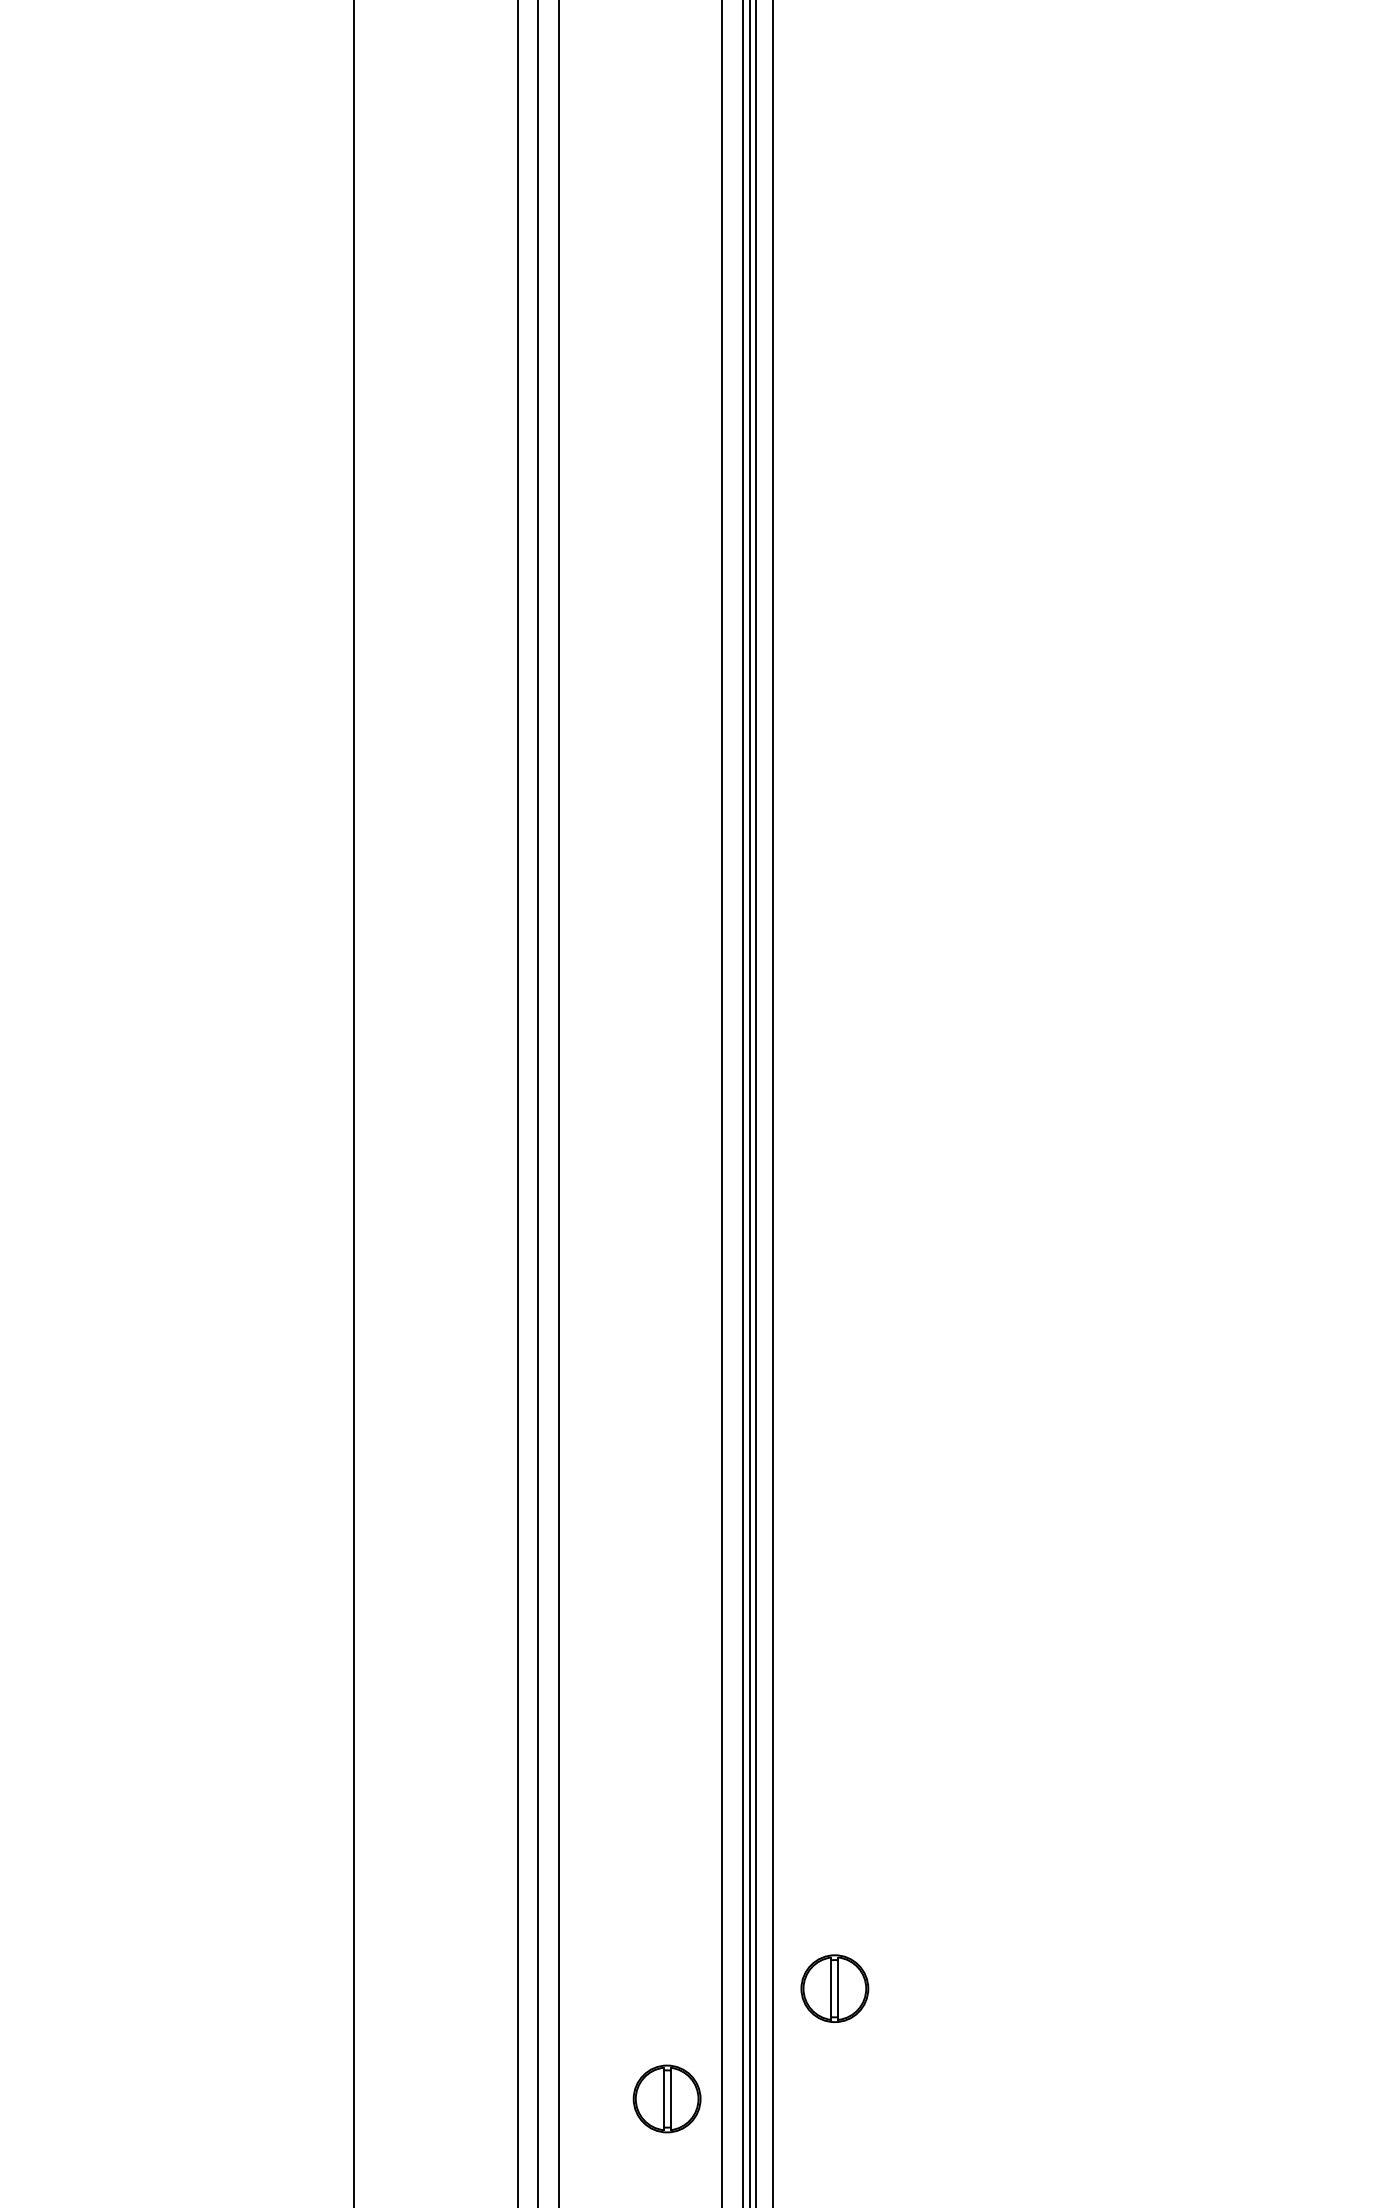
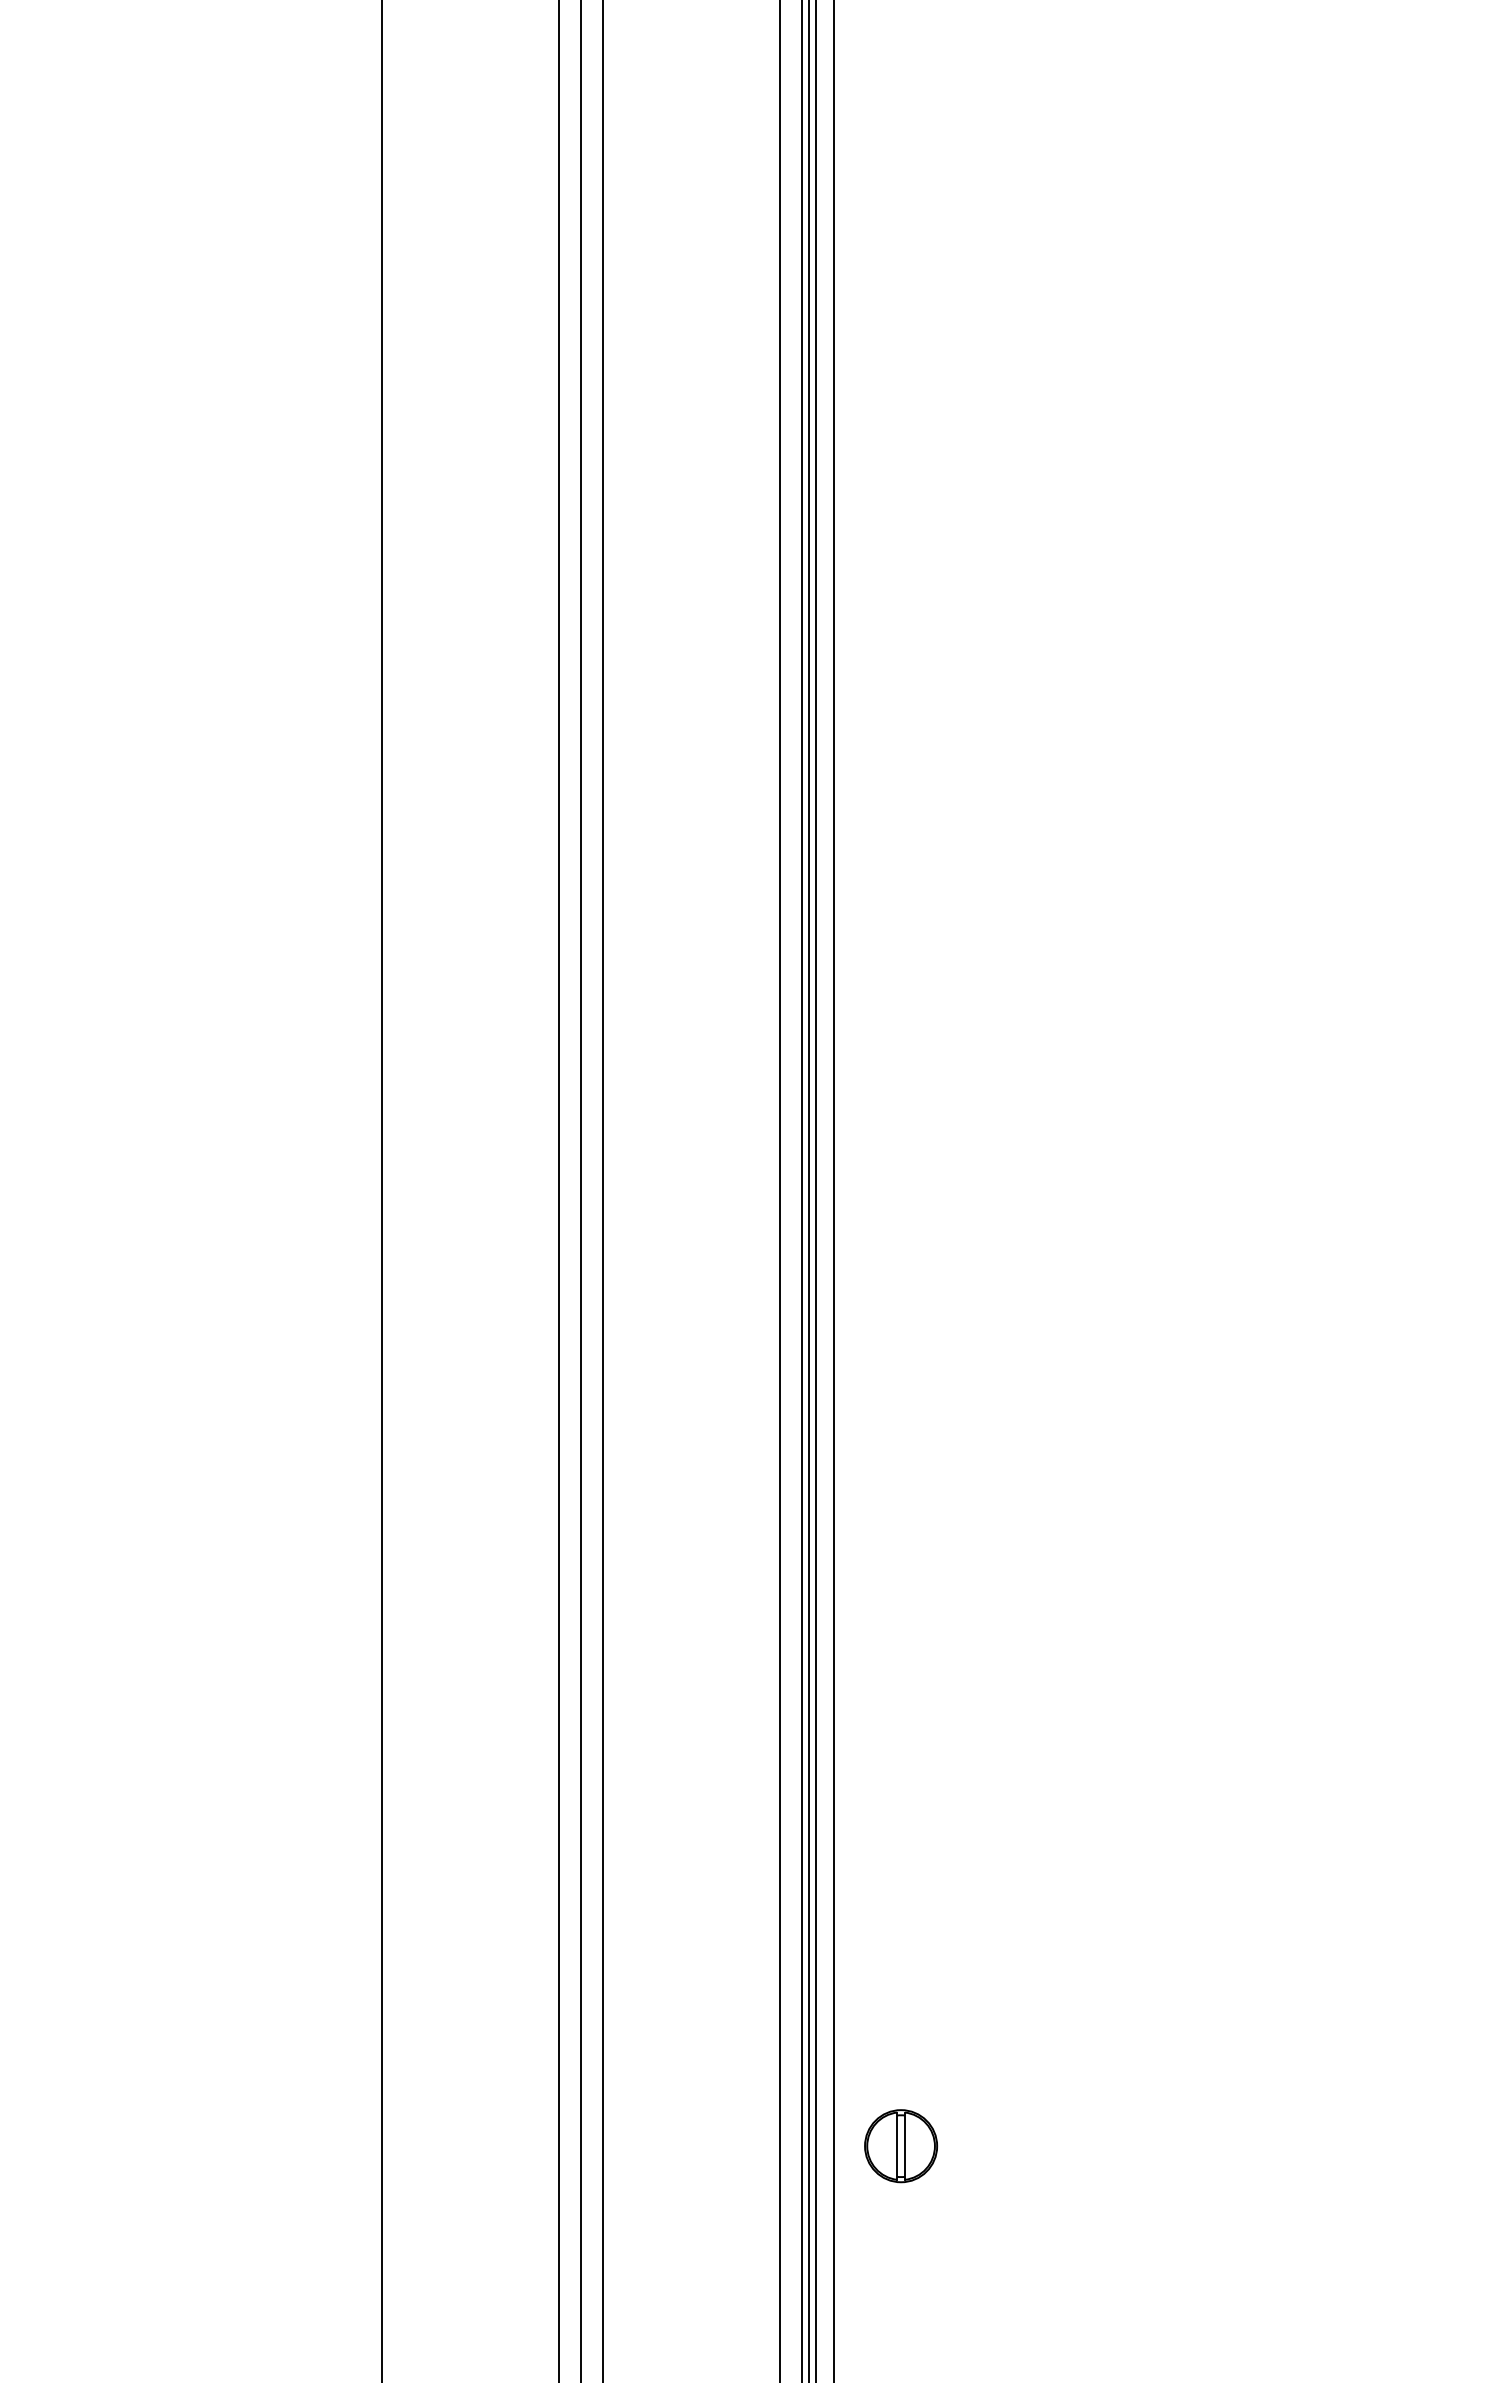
part: (667, 2099) -> (720, 2265), removed

